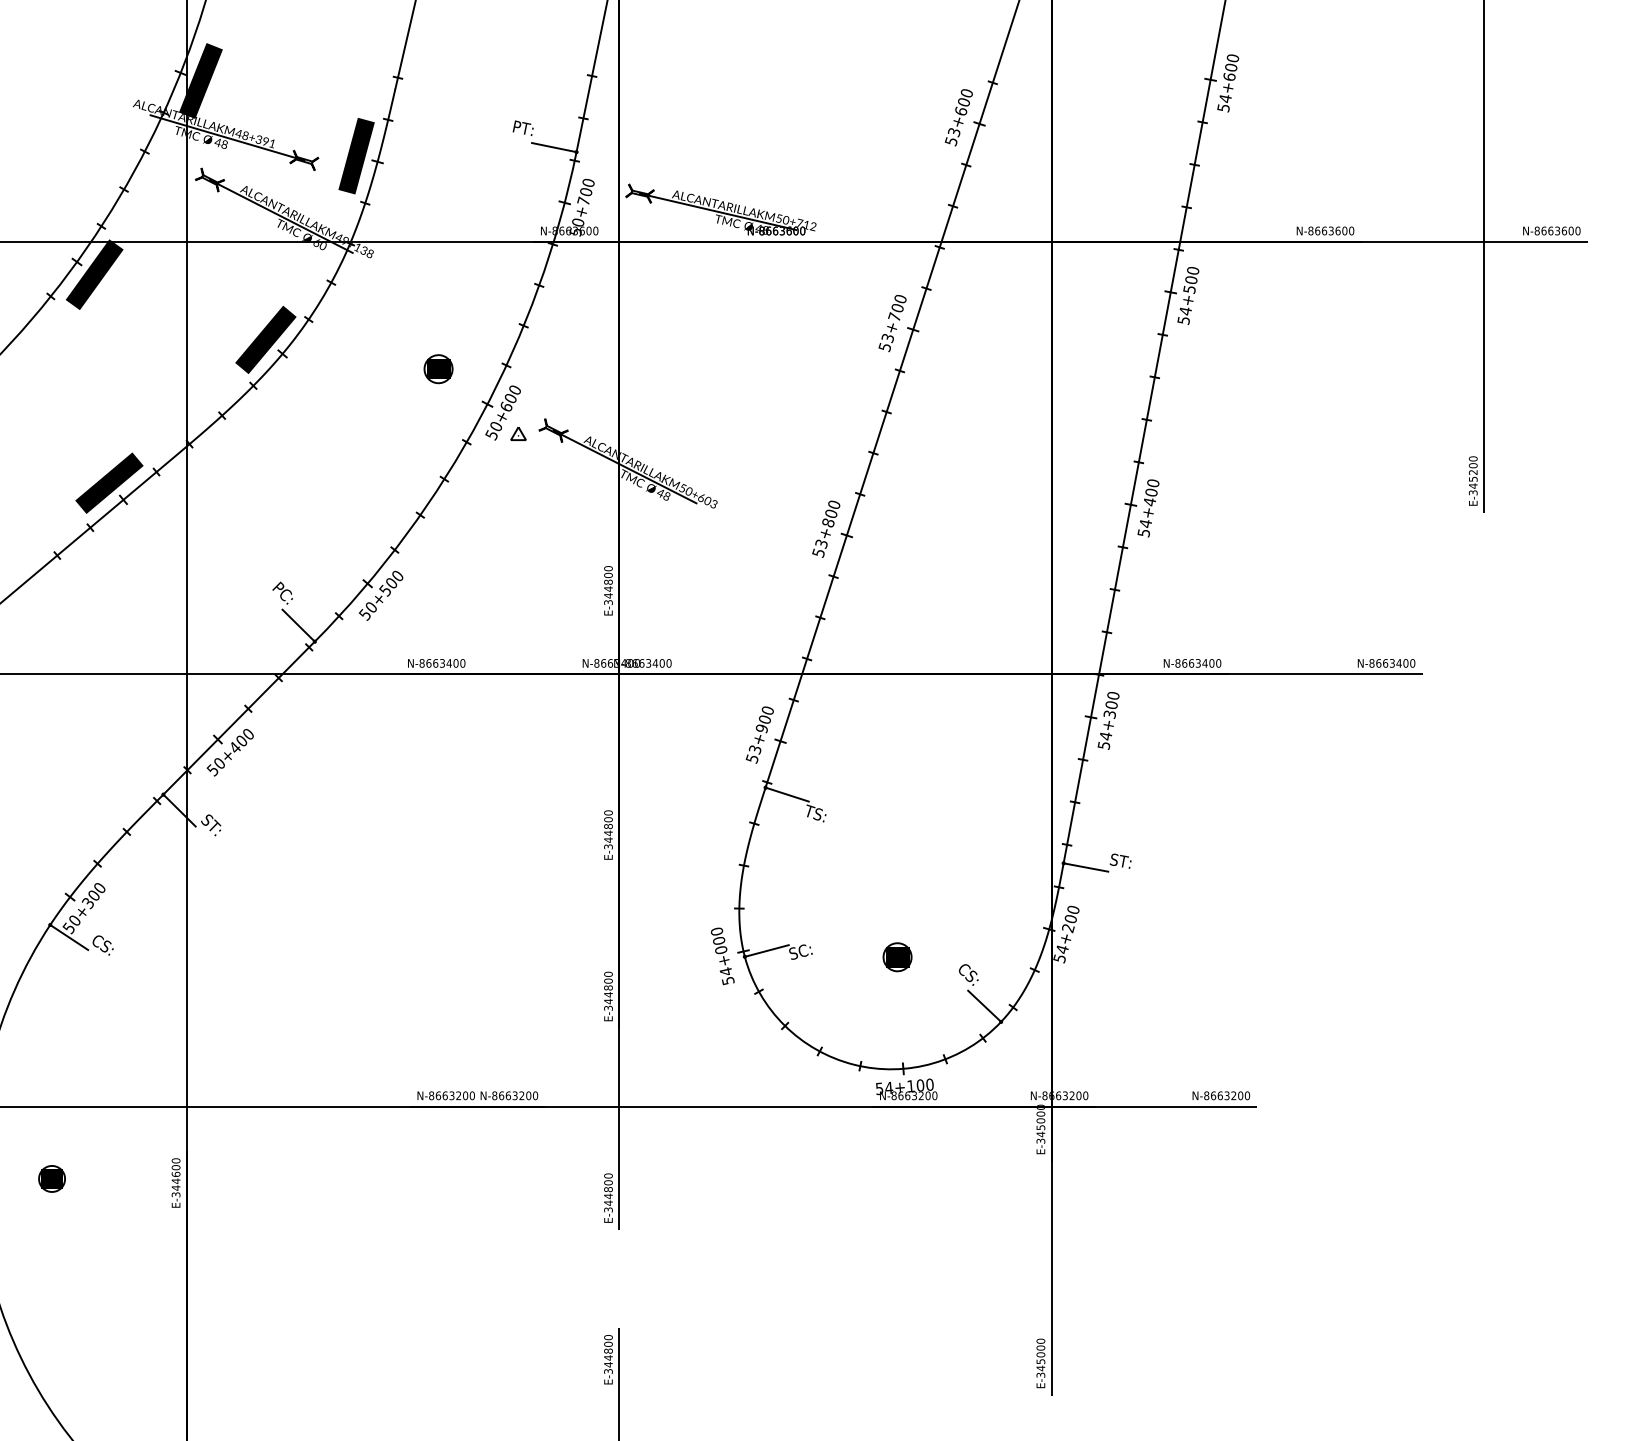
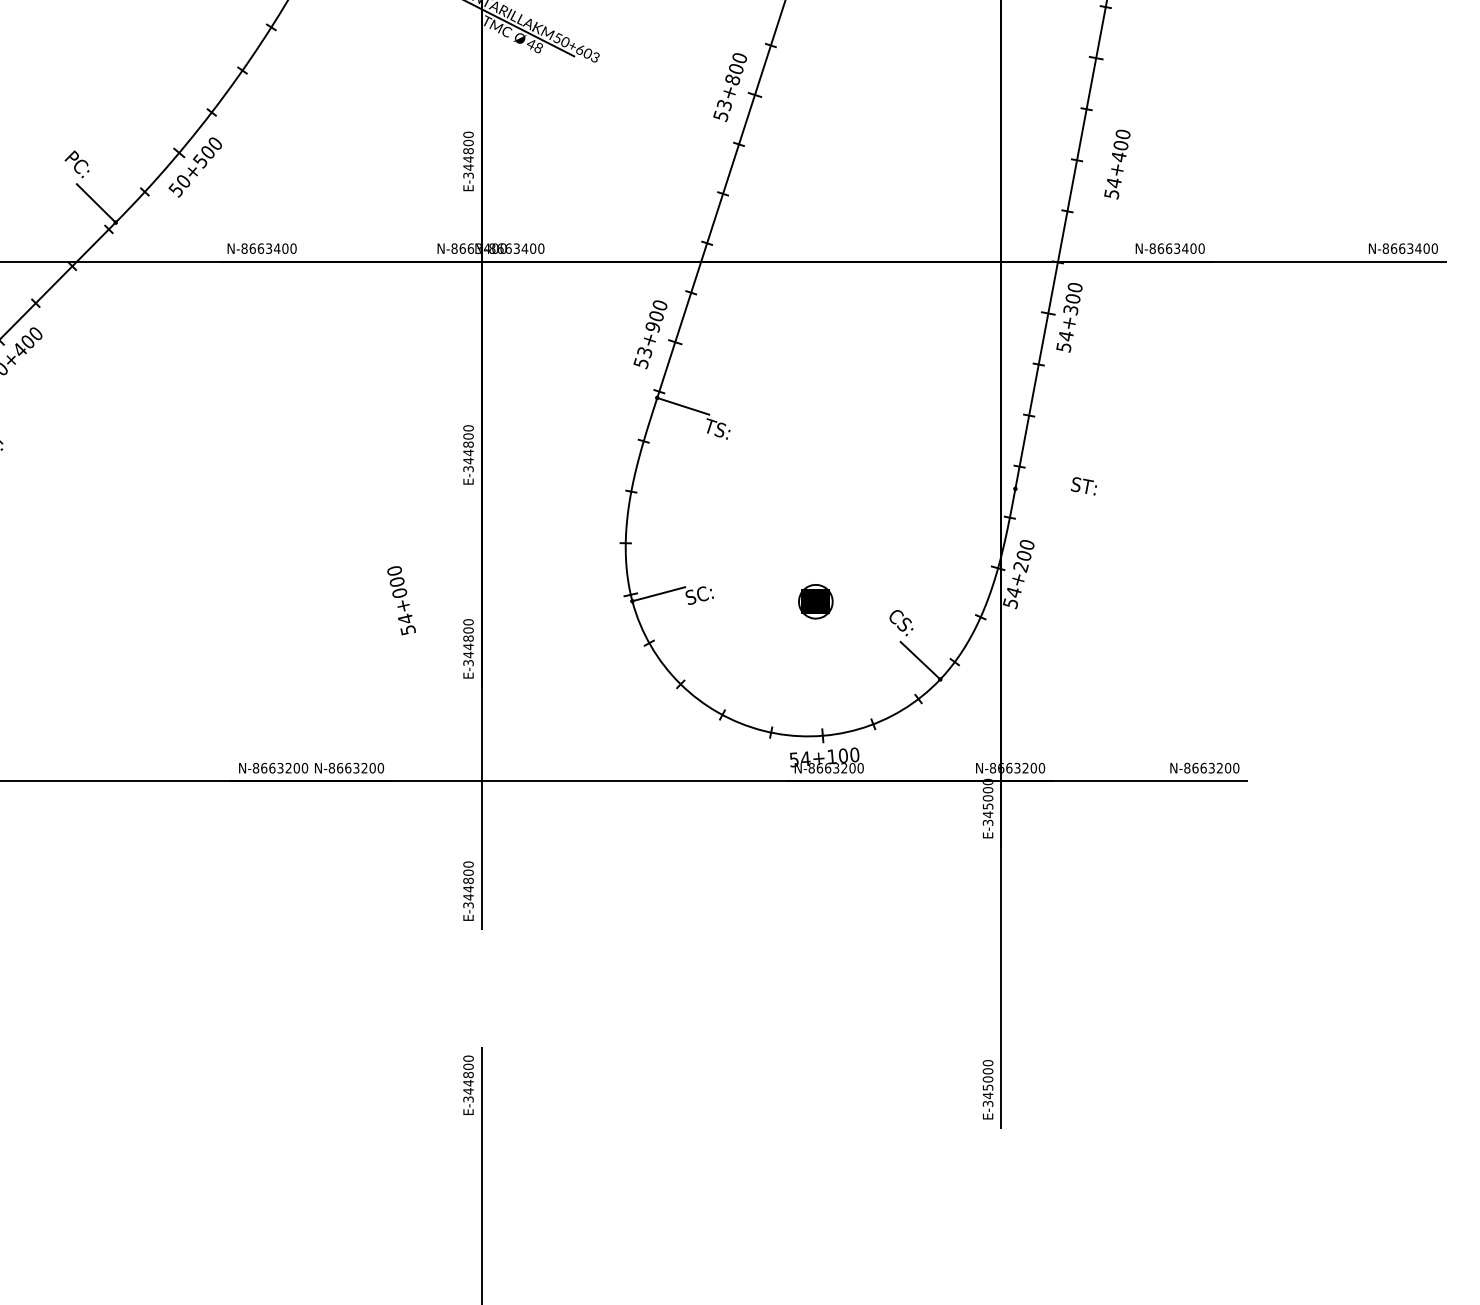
text: (1148, 508) -> (1117, 164), moved
line: (1086, 867) -> (1042, 493), removed
text: (722, 956) -> (401, 600), moved

